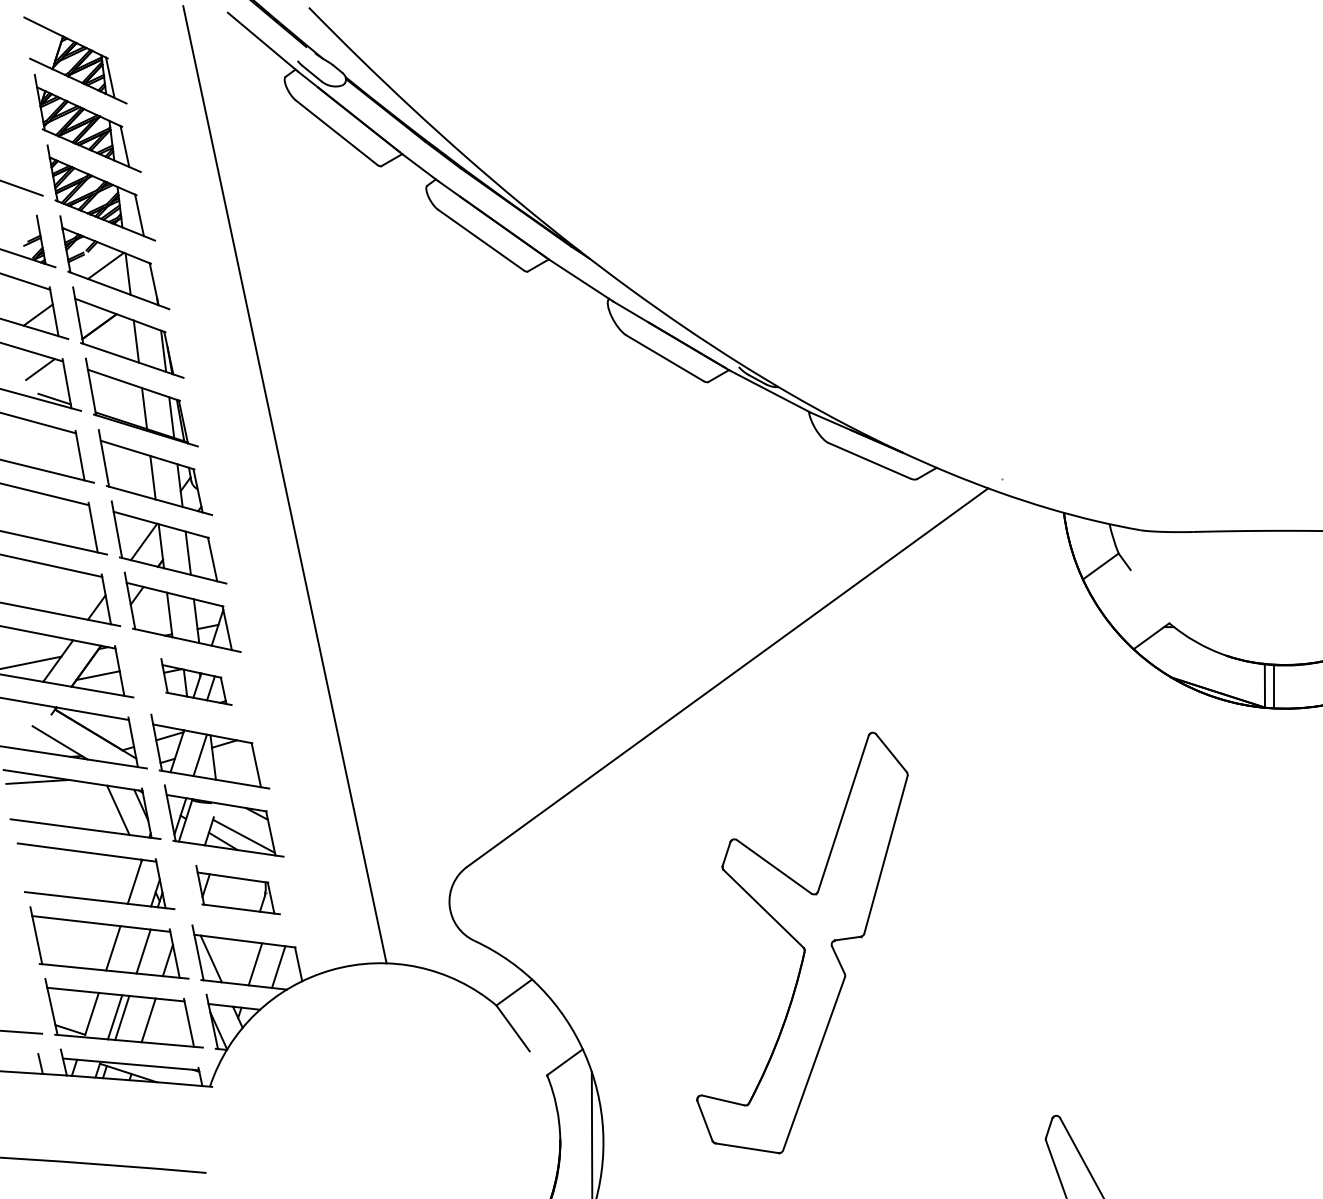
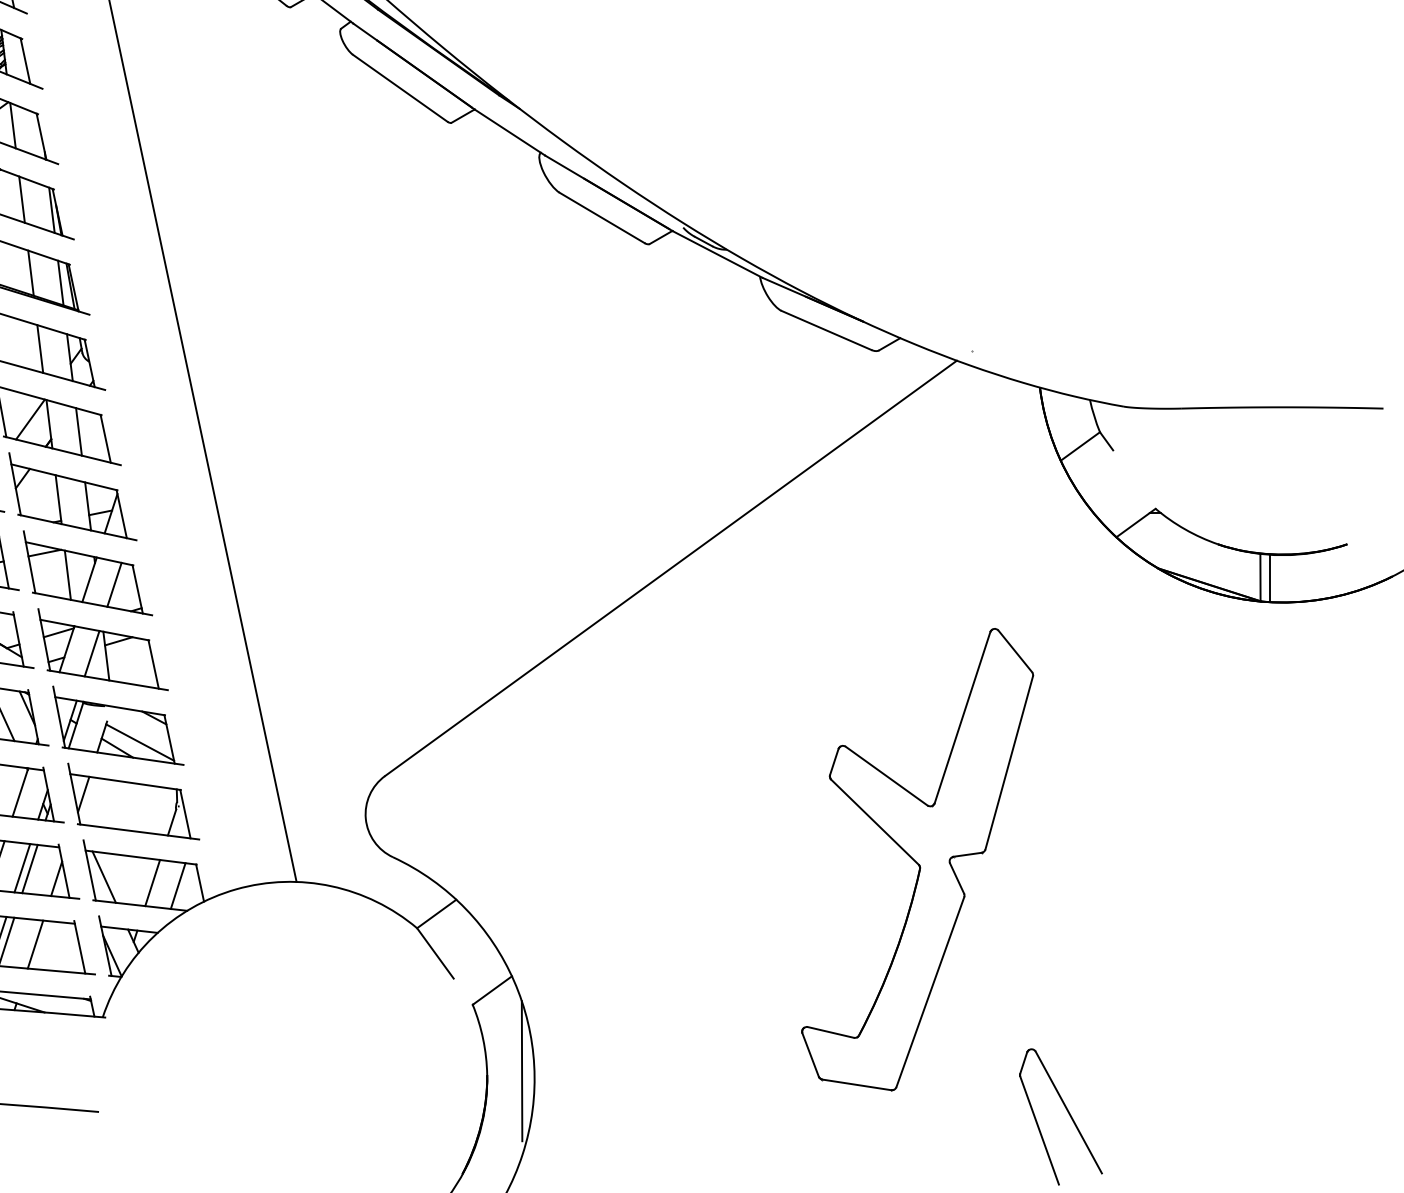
part: (196, 681) -> (87, 572), size x1.67
part: (237, 889) -> (132, 800), size x1.43
part: (802, 942) -> (917, 859), moved
line: (136, 950) -> (22, 867), added

